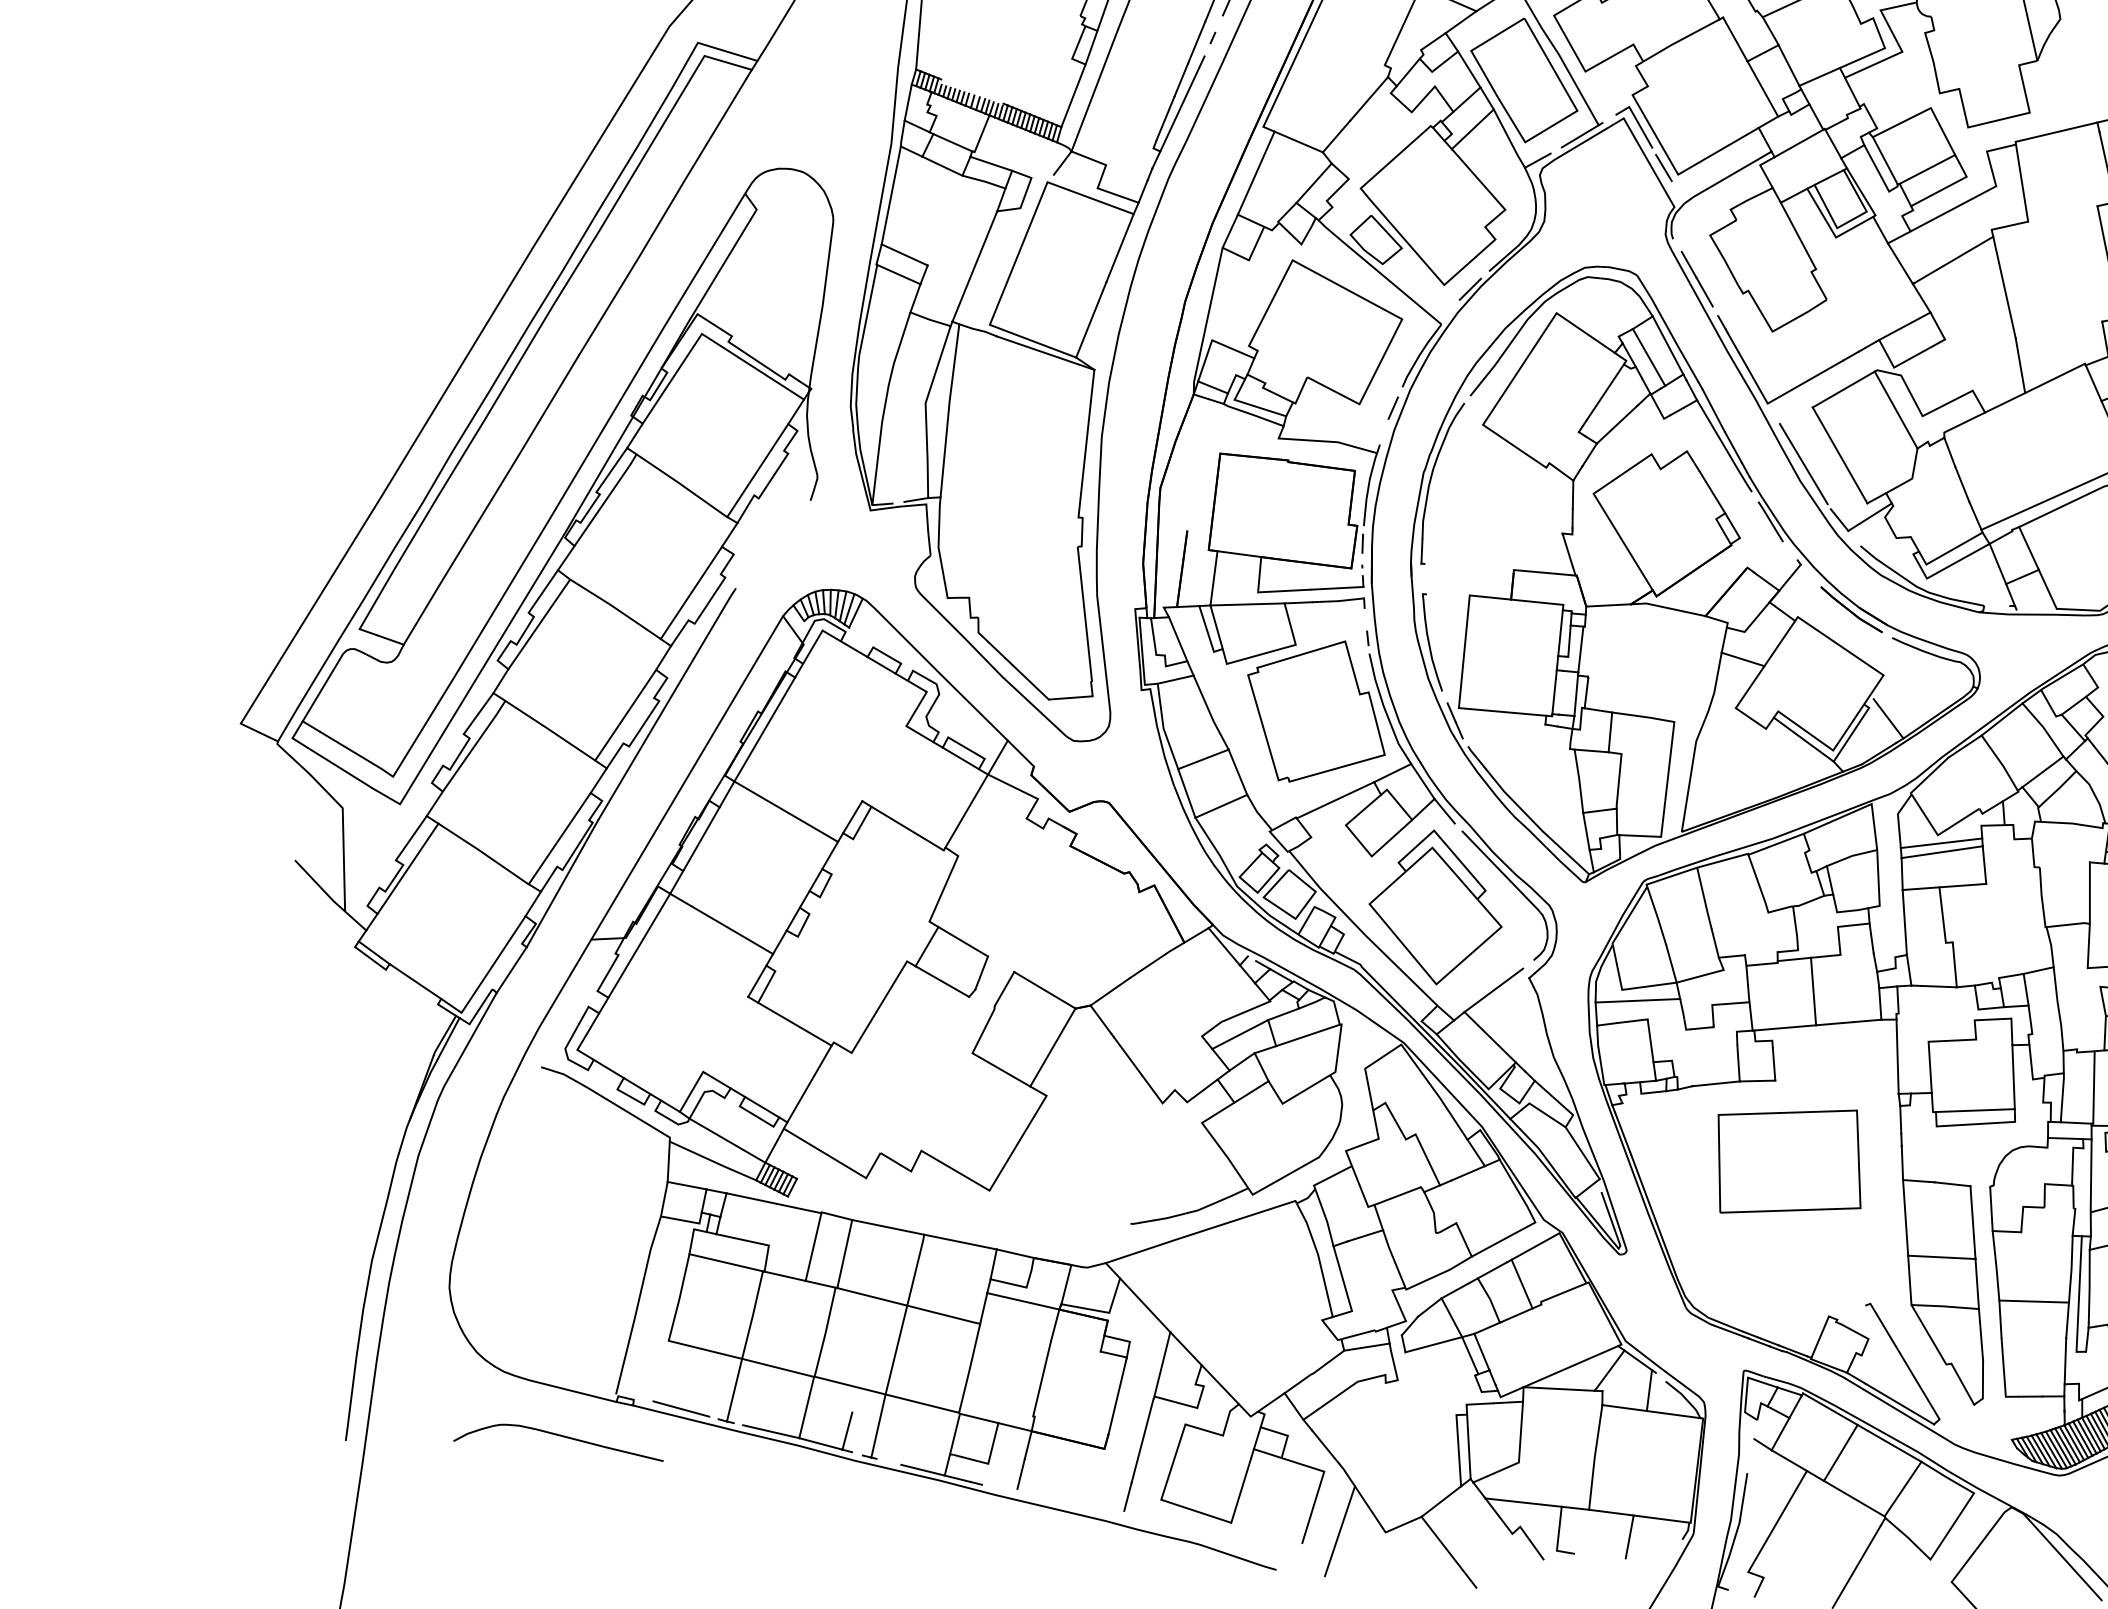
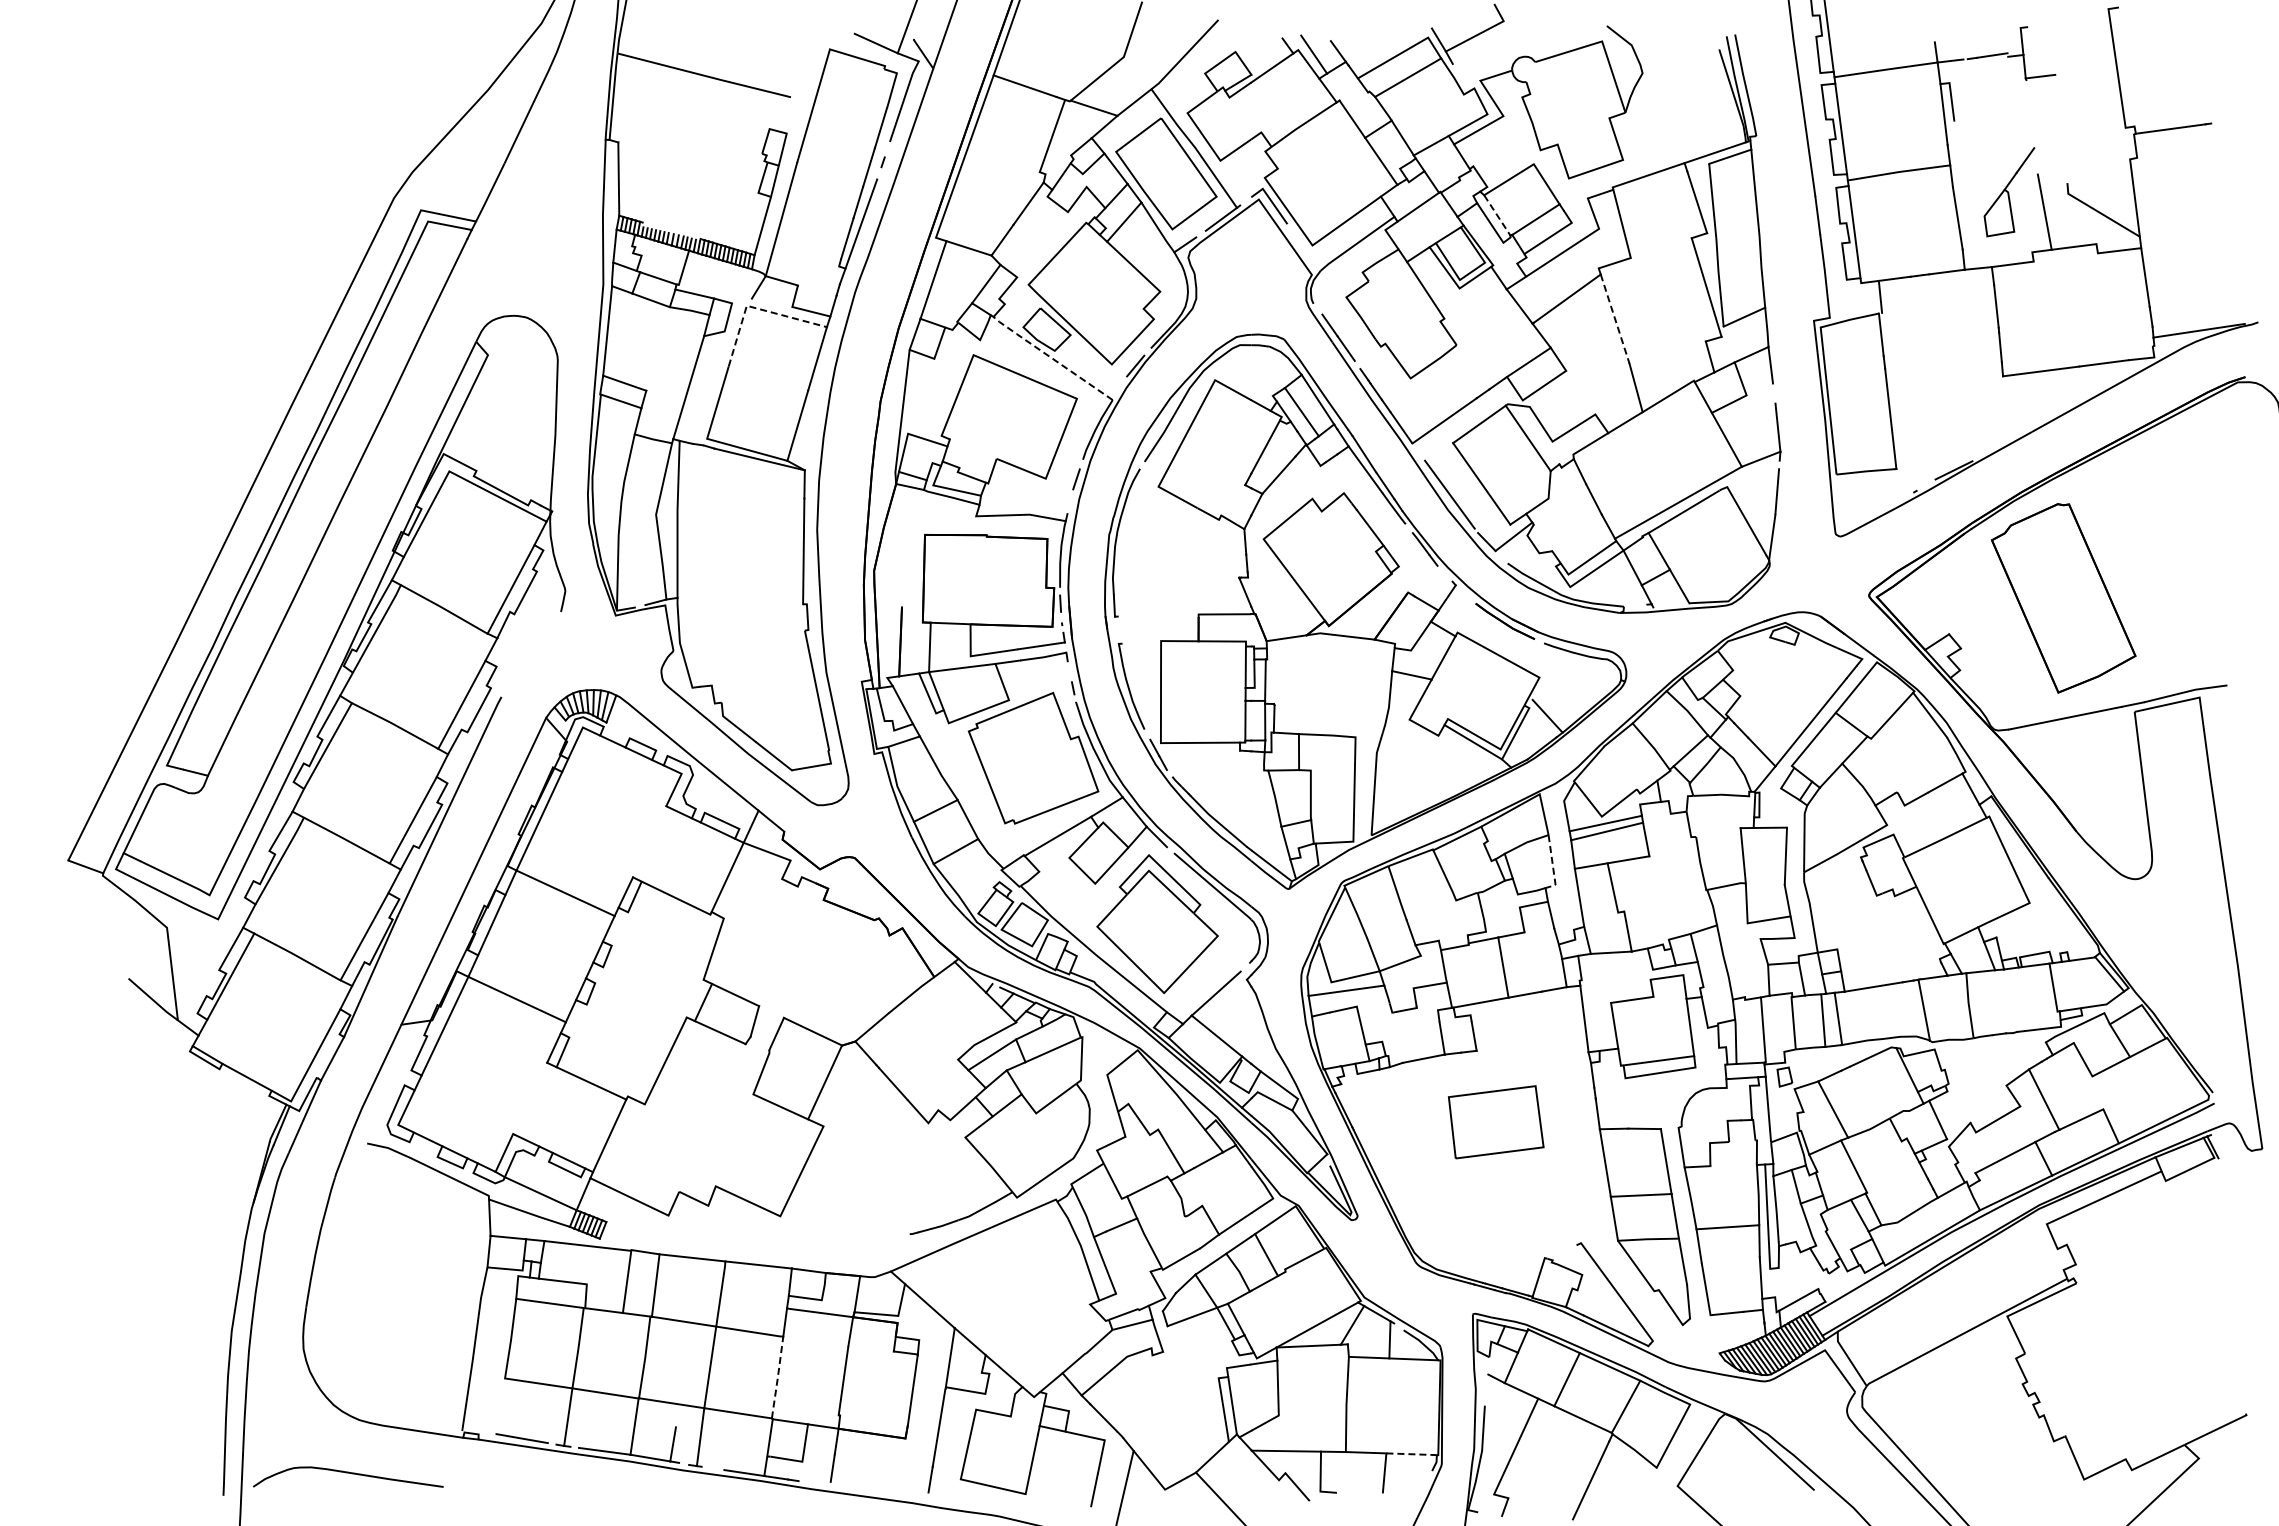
line: (1885, 160) -> (1497, 215), solid -> dashed
line: (1664, 167) -> (1299, 240), removed
line: (1056, 186) -> (755, 308), solid -> dashed
line: (1378, 271) -> (1051, 357), solid -> dashed
line: (2004, 287) -> (1615, 319), solid -> dashed
line: (1878, 885) -> (1552, 866), solid -> dashed
part: (1788, 1160) -> (1495, 1121), size x0.7
line: (969, 1369) -> (777, 1378), solid -> dashed
curve: (560, 1436) -> (348, 1473), moved
line: (1662, 1519) -> (1412, 1454), solid -> dashed

